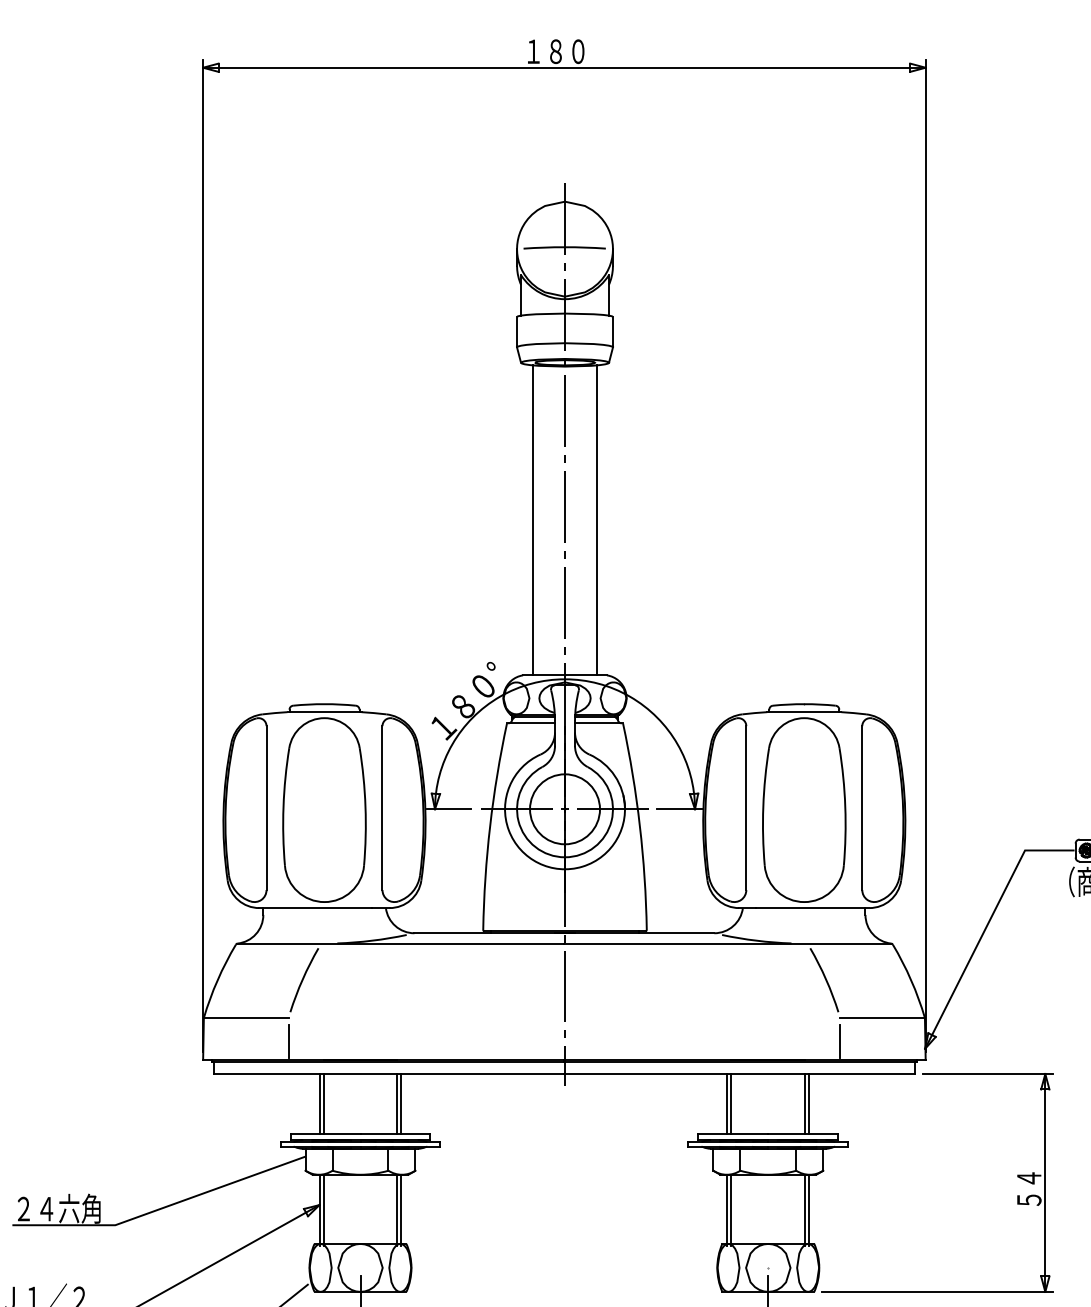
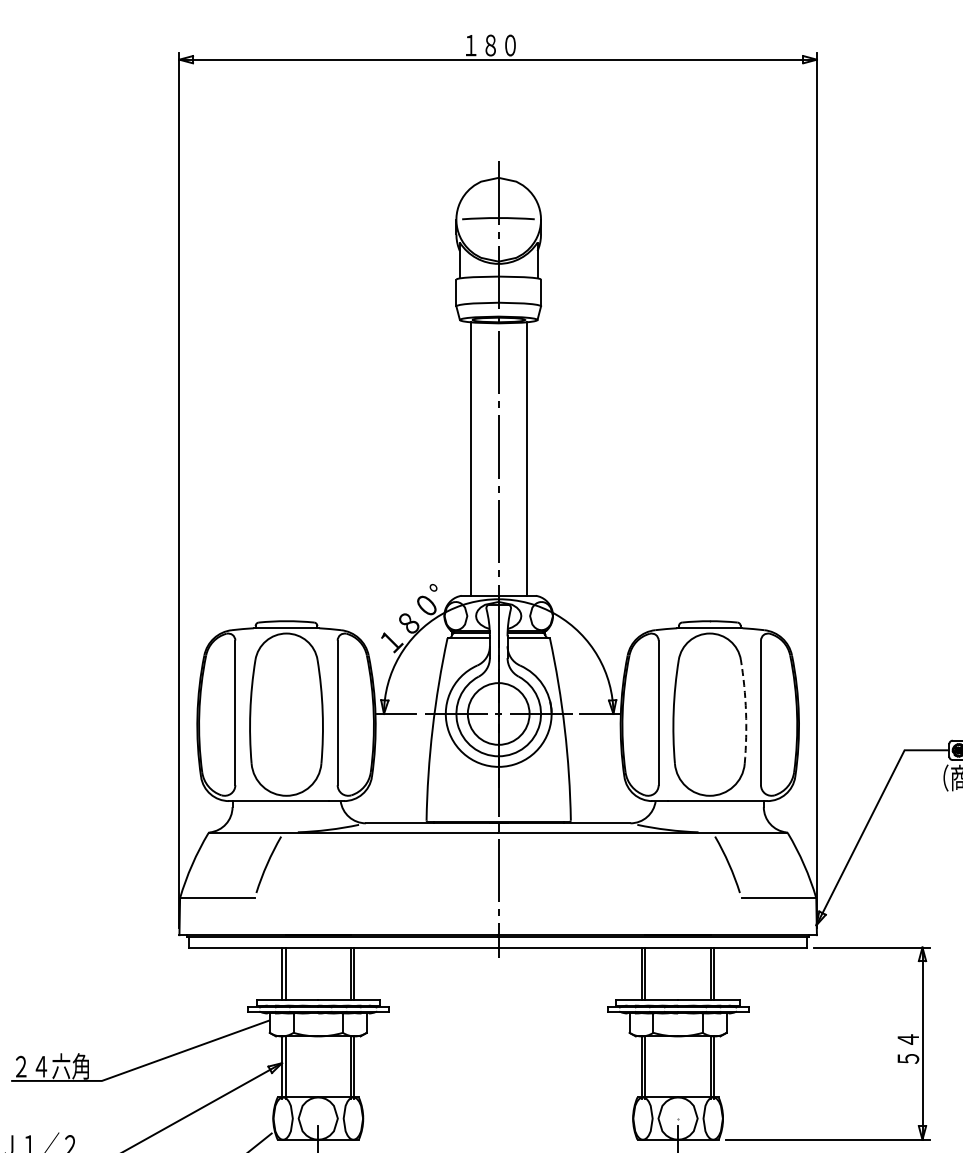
arc: (845, 806) -> (746, 711), solid -> dashed
line: (288, 1041) -> (254, 918), removed
line: (840, 1041) -> (741, 918), removed

